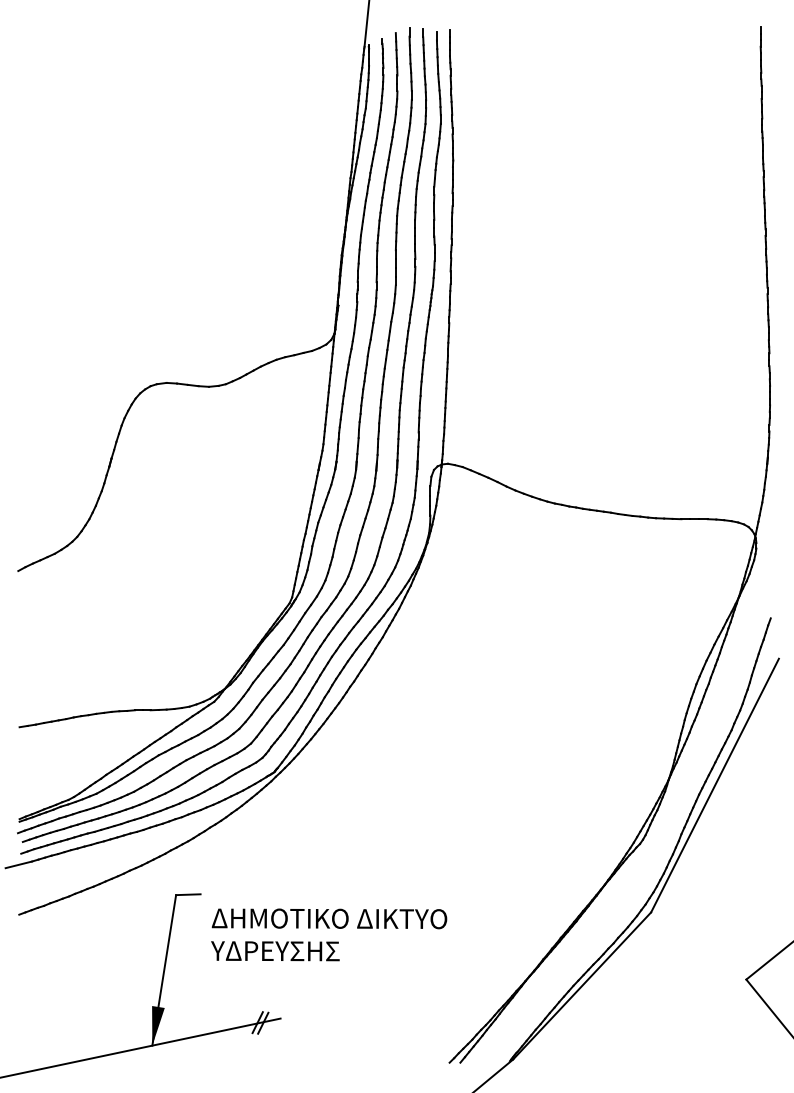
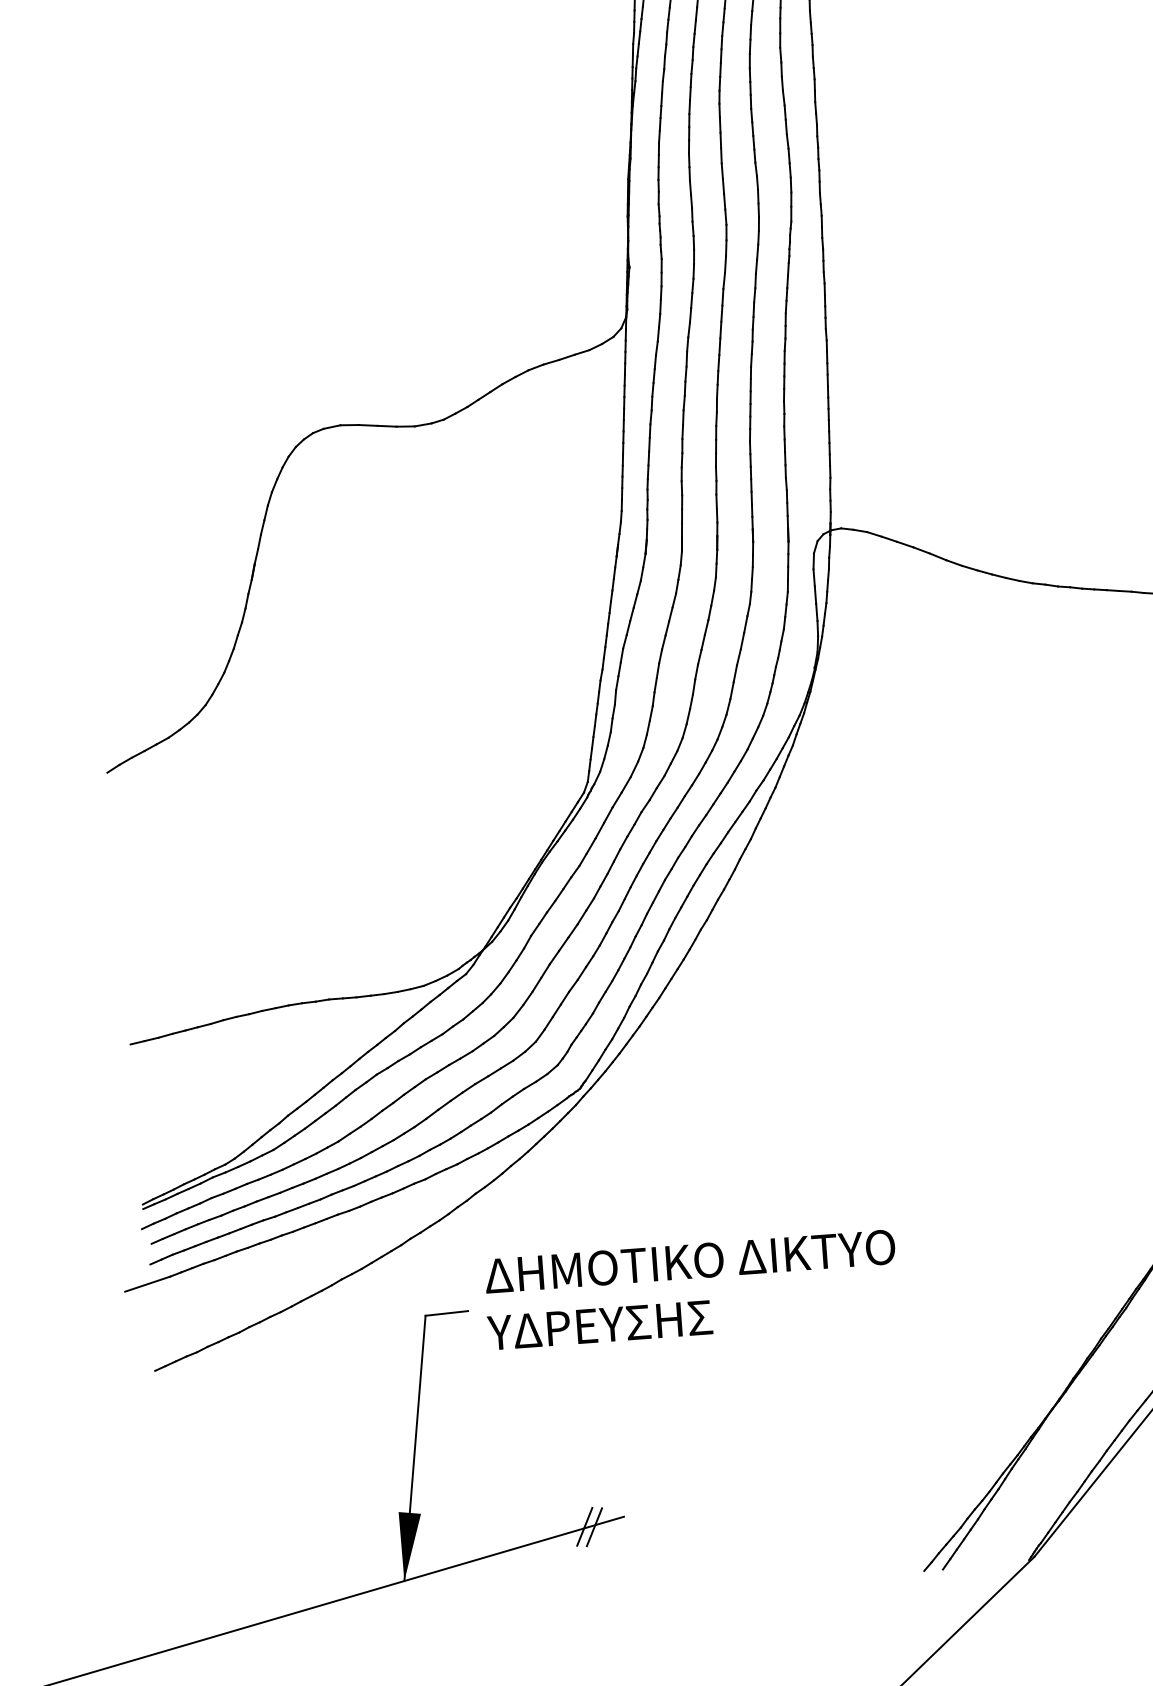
text: (329, 934) -> (692, 1288), moved

